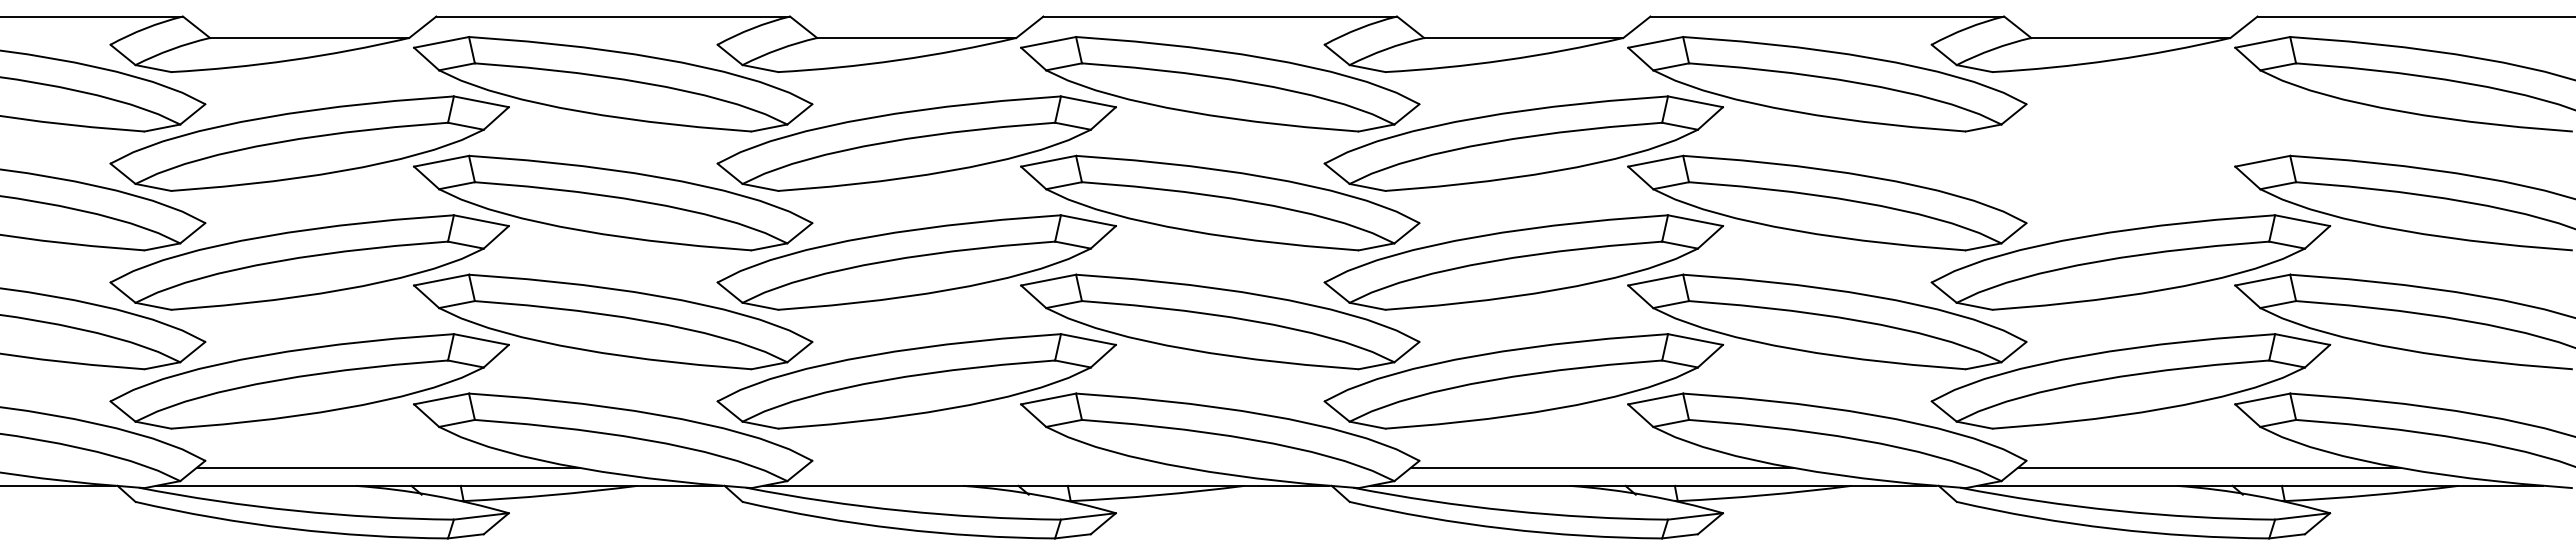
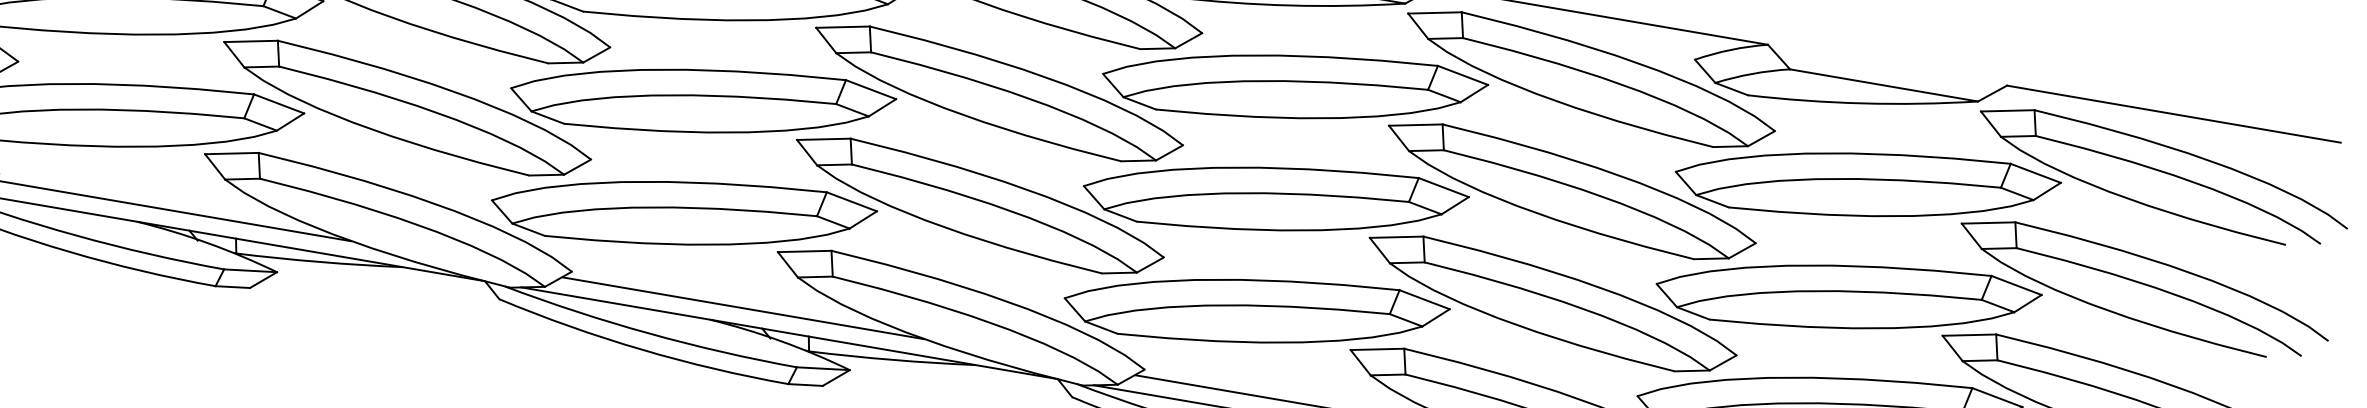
part: (2130, 143) -> (1866, 184), added
line: (995, 468) -> (743, 308), added

